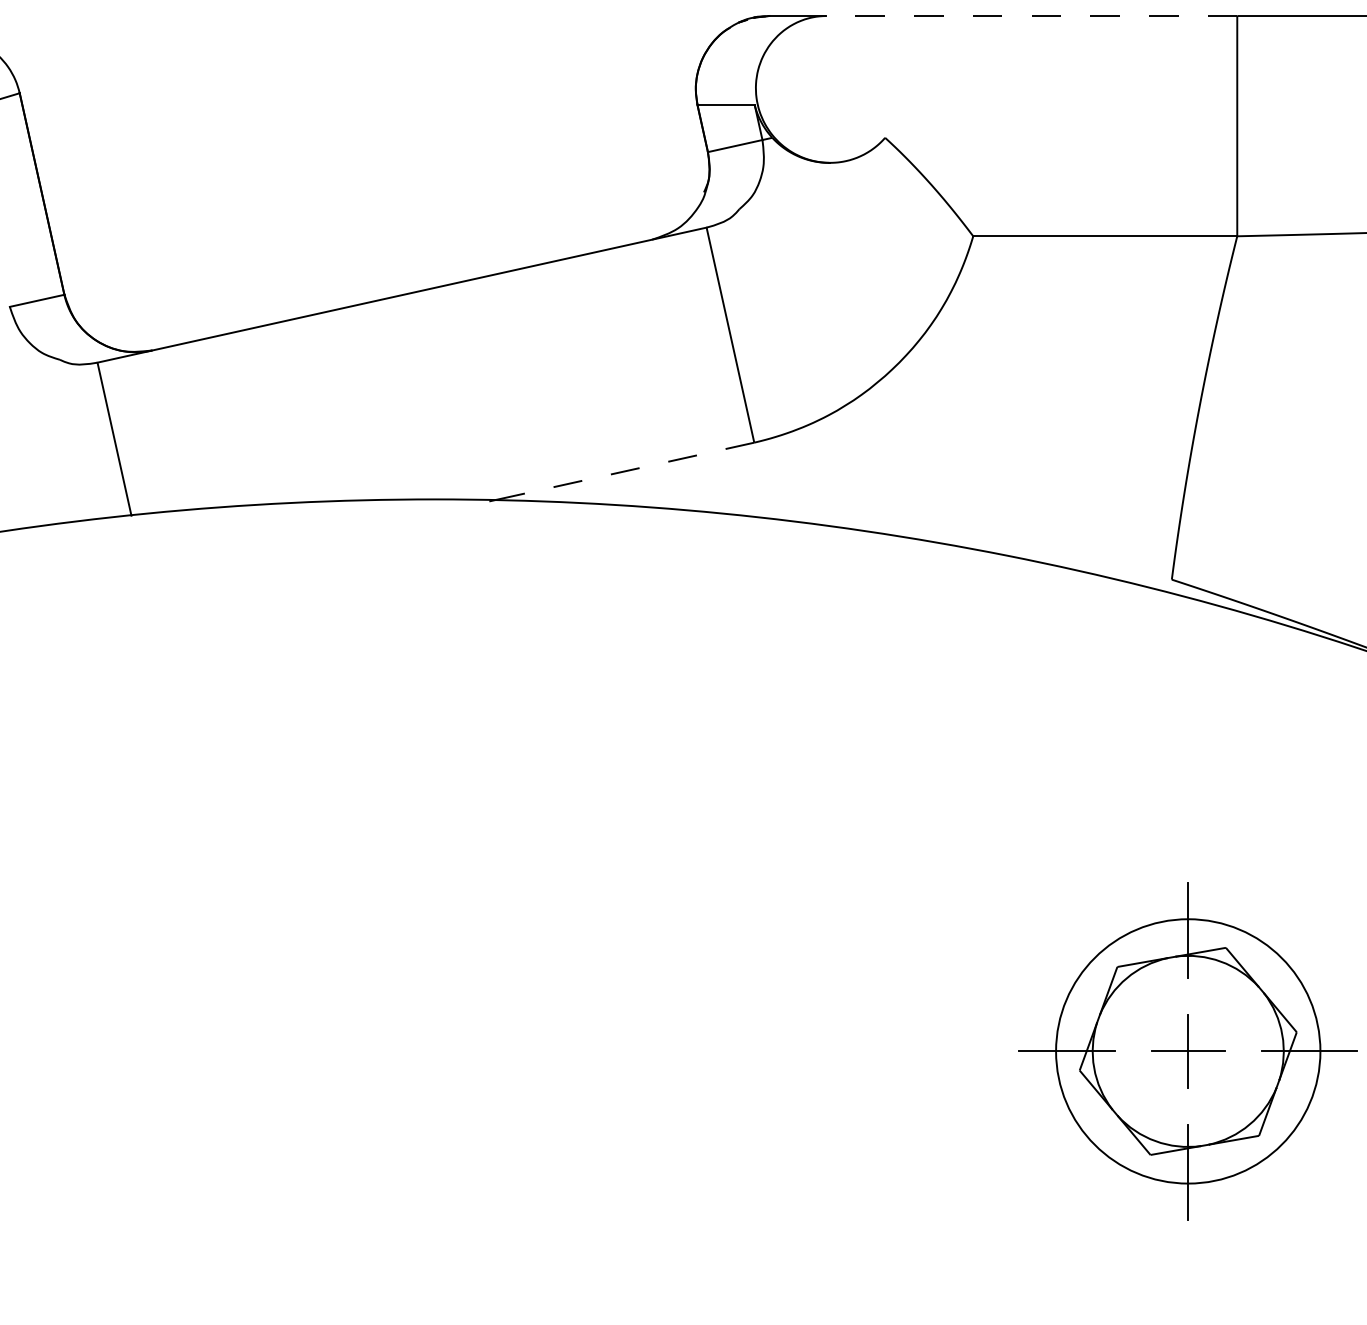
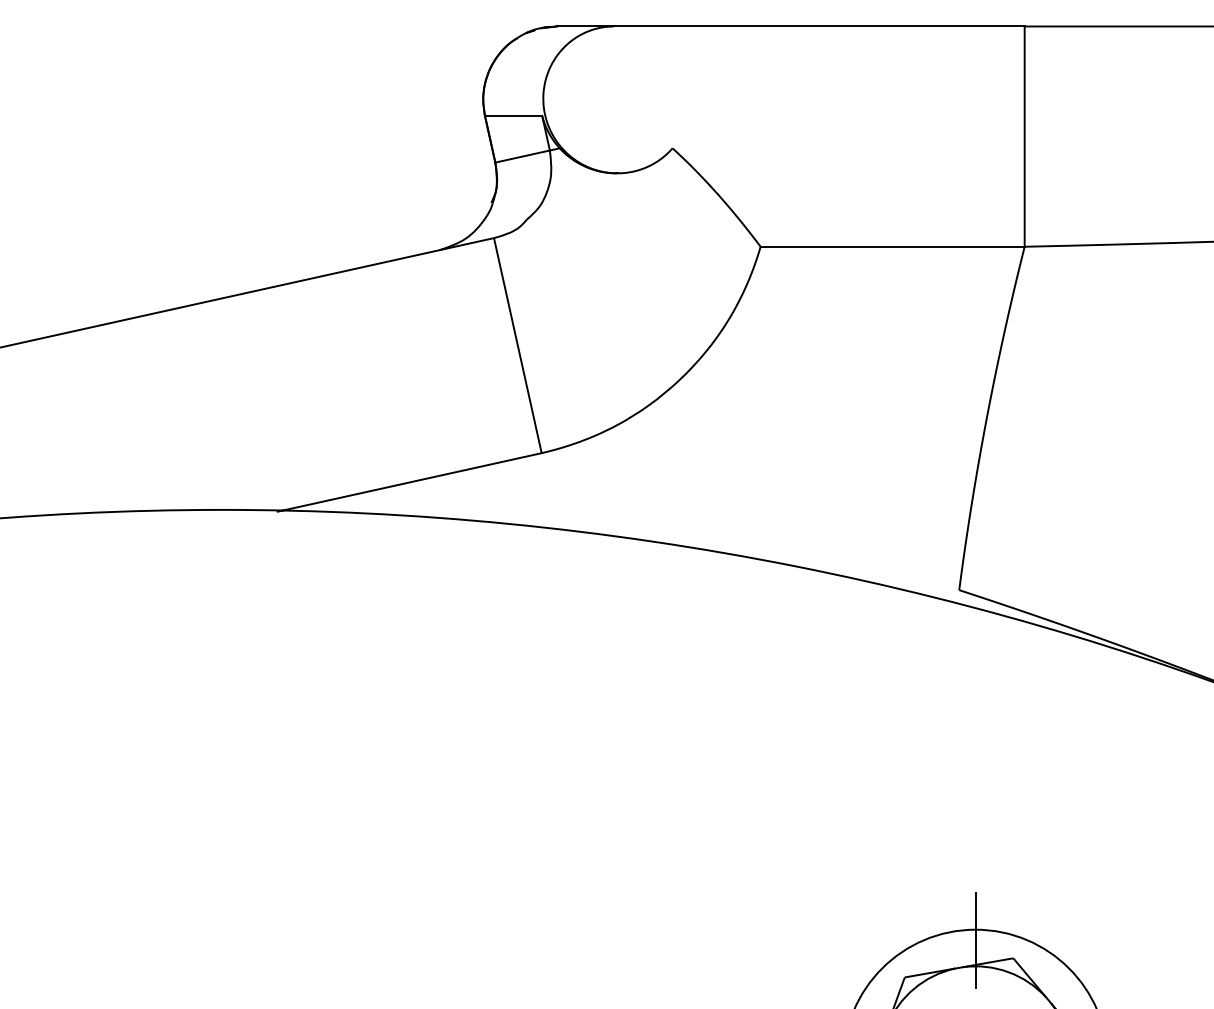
line: (1031, 16) -> (818, 26), dashed -> solid
line: (624, 471) -> (411, 481), dashed -> solid

